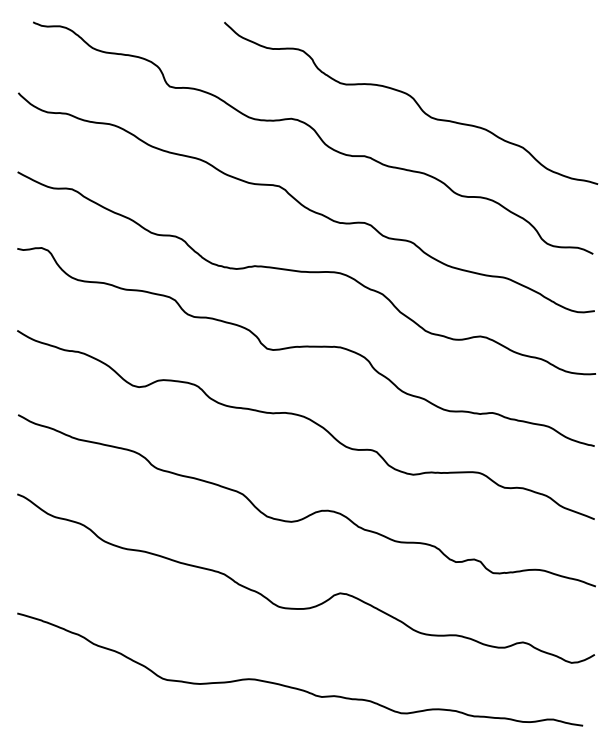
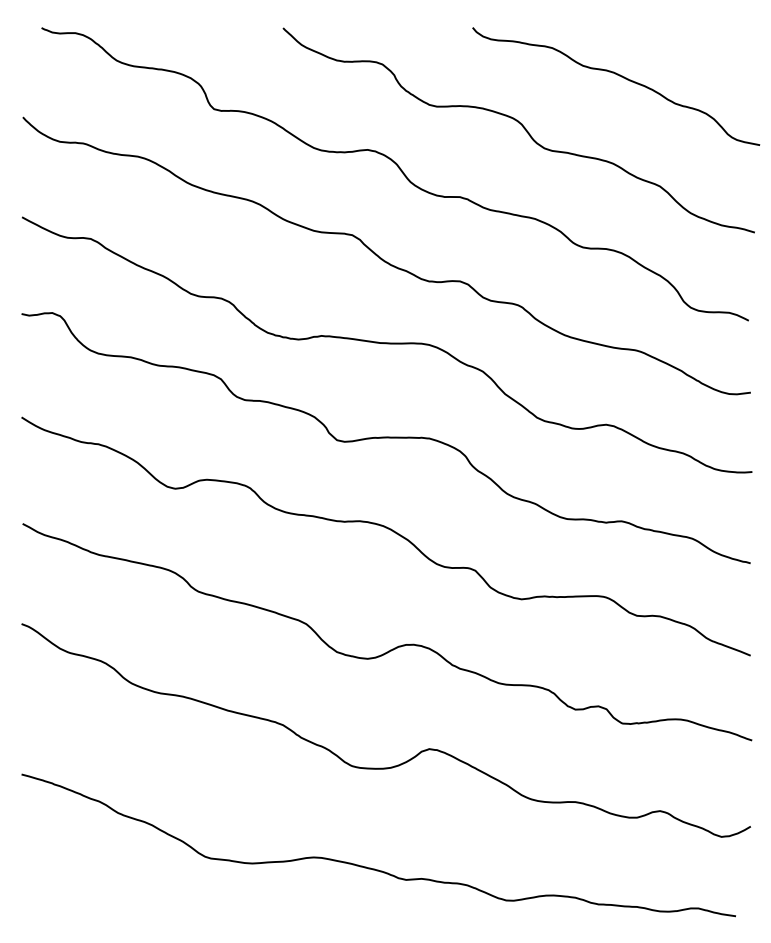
curve: (492, 61) -> (621, 77), added

